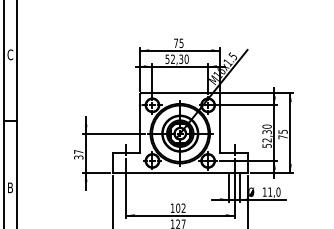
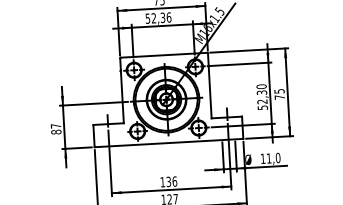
text: (186, 58) -> (168, 16), 52,30 -> 52,36
text: (78, 157) -> (56, 132), 37 -> 87
text: (180, 207) -> (171, 180), 102 -> 136

